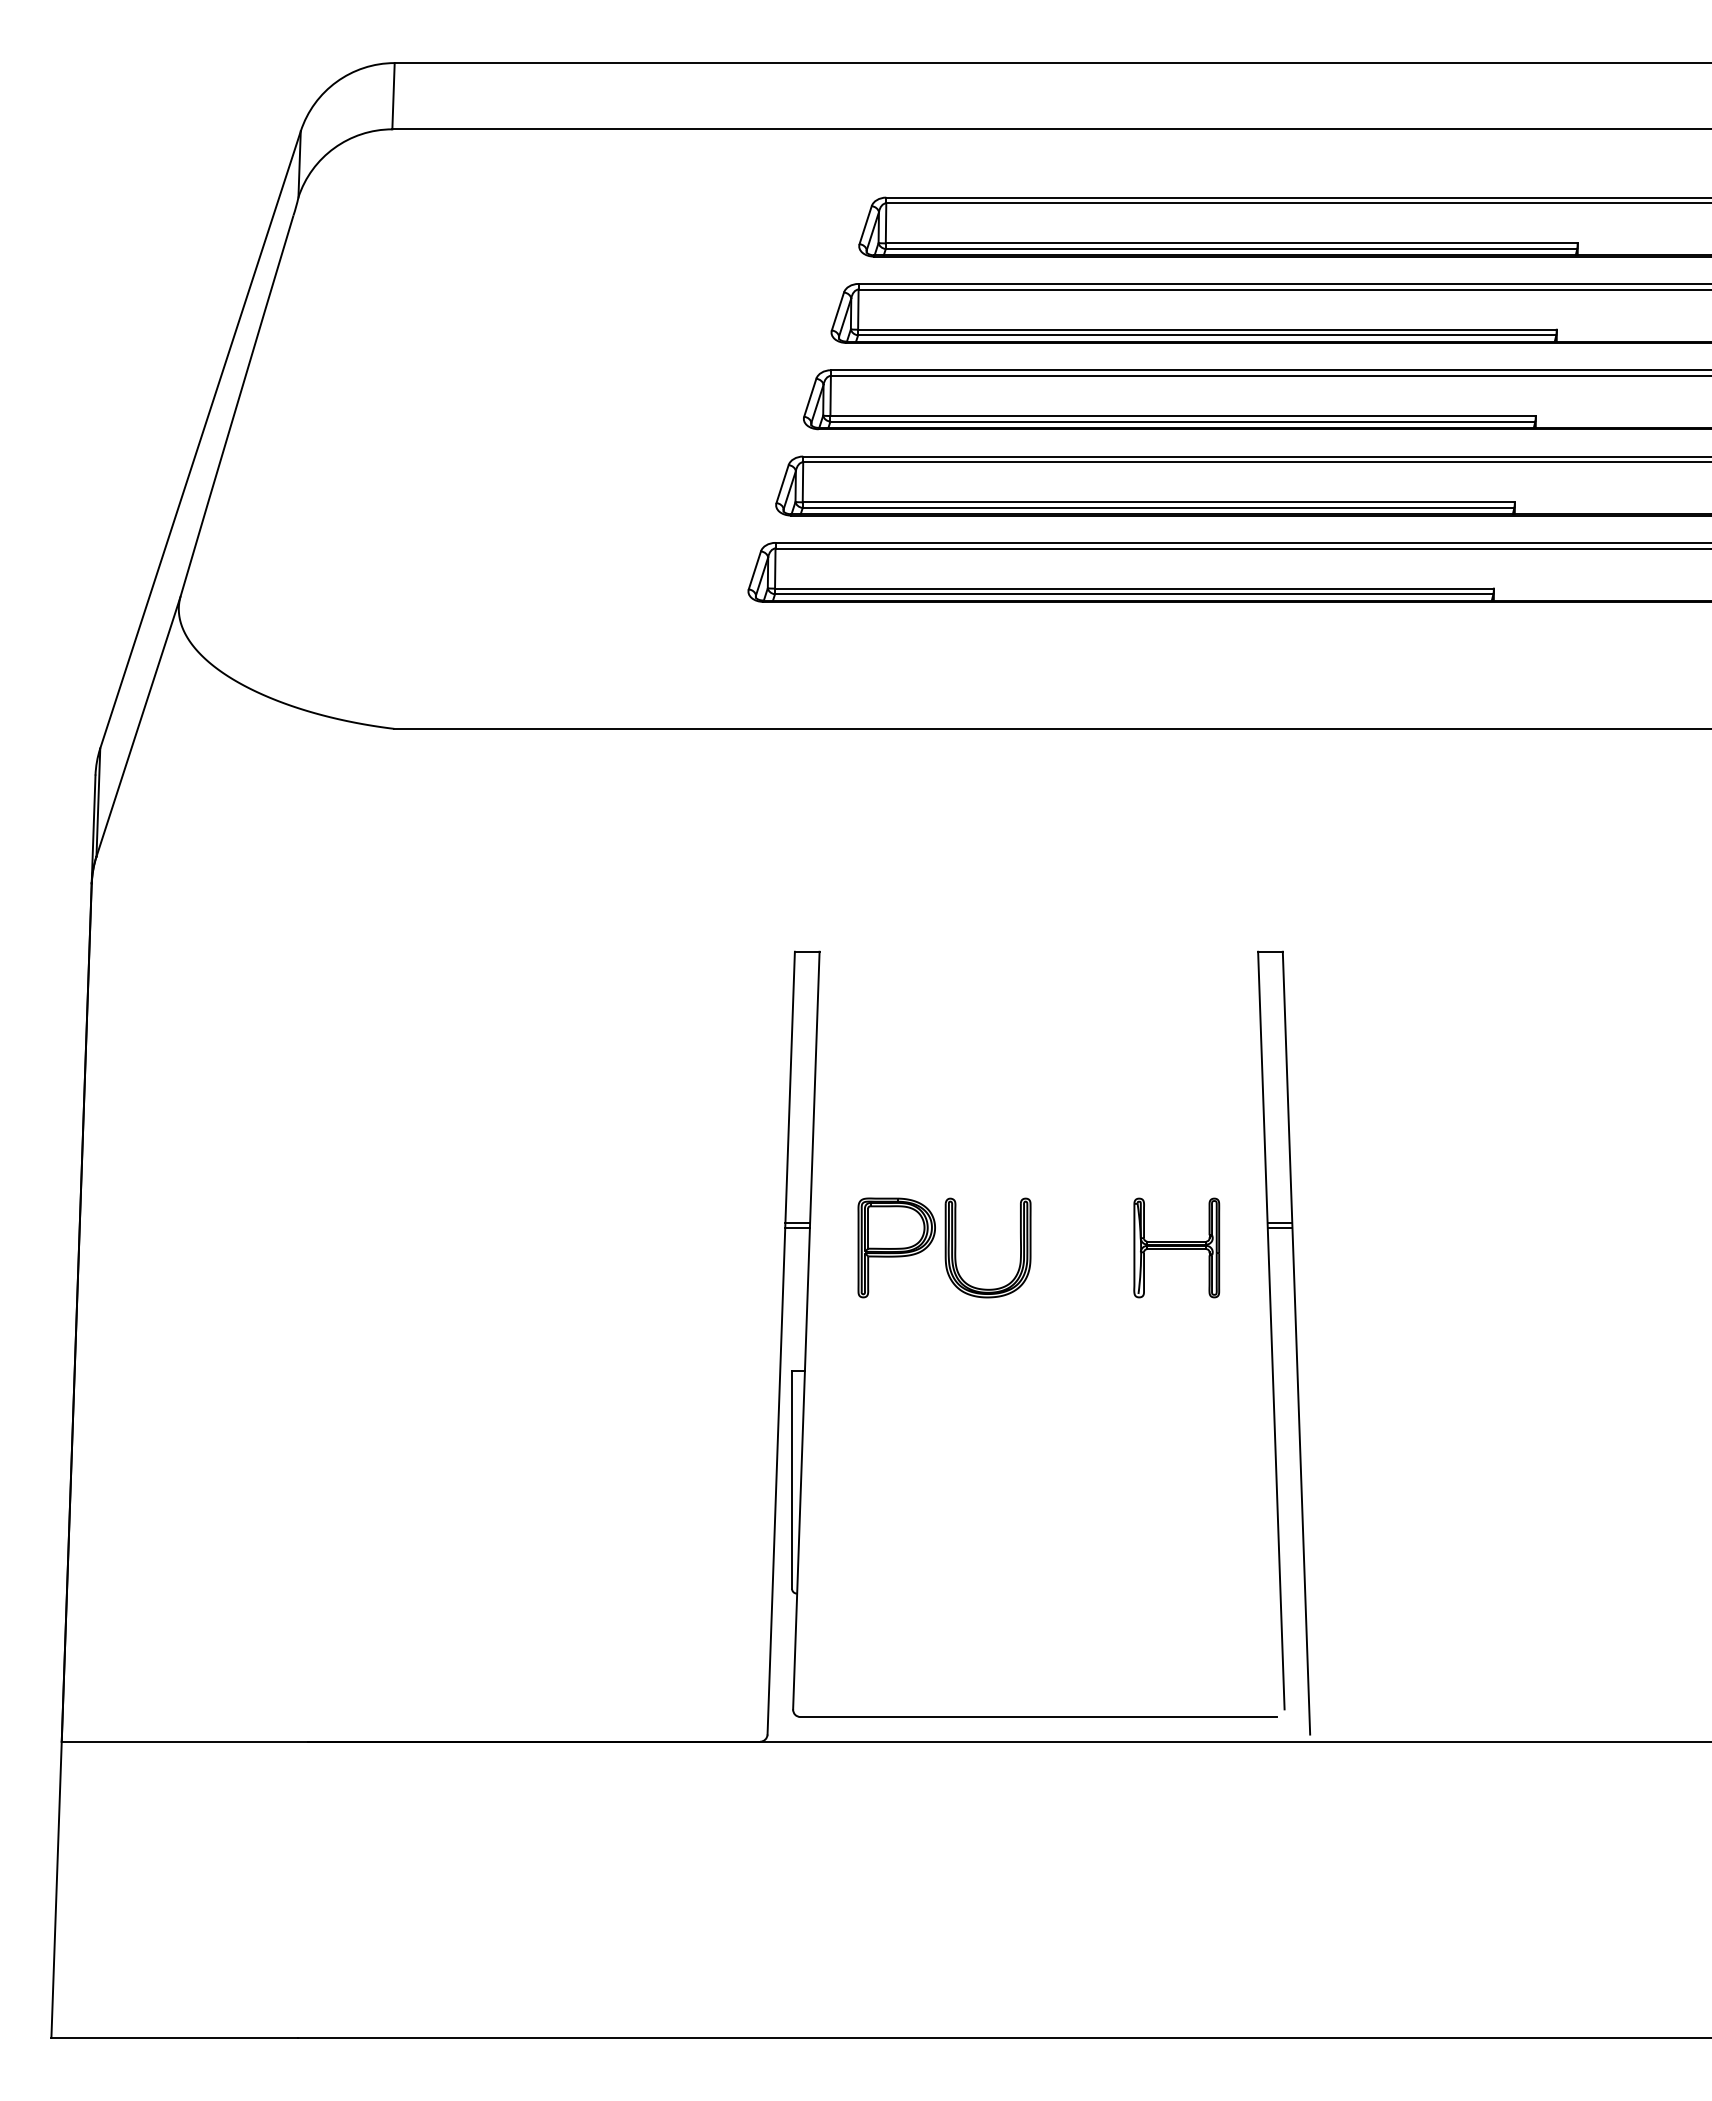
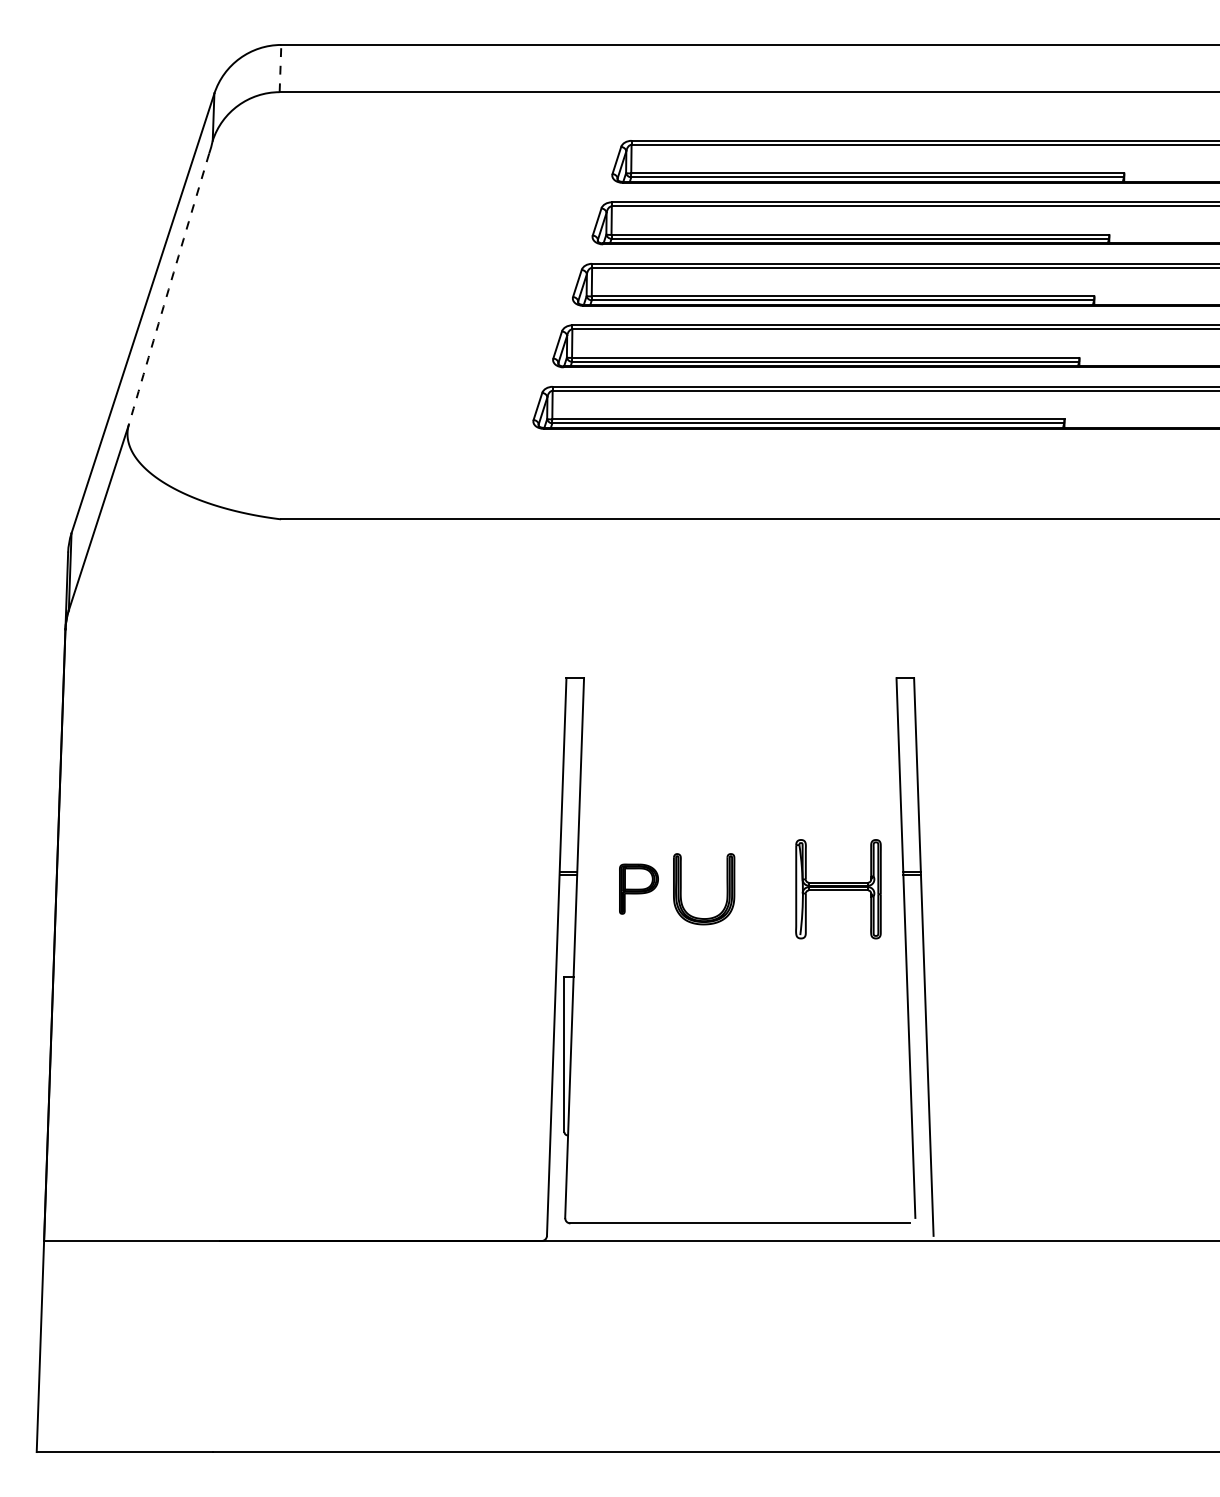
line: (393, 95) -> (280, 68), solid -> dashed
arc: (236, 406) -> (168, 289), solid -> dashed
part: (896, 1247) -> (638, 888), size x0.7
part: (1176, 1247) -> (838, 888), size x1.4

